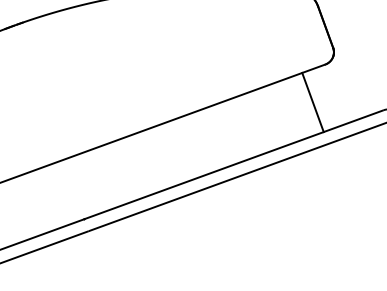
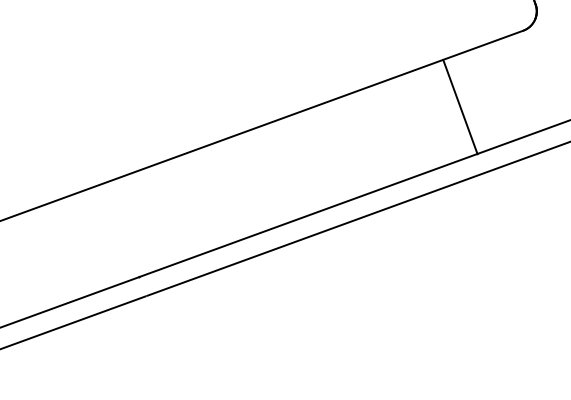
line: (312, 102) -> (459, 107), moved

